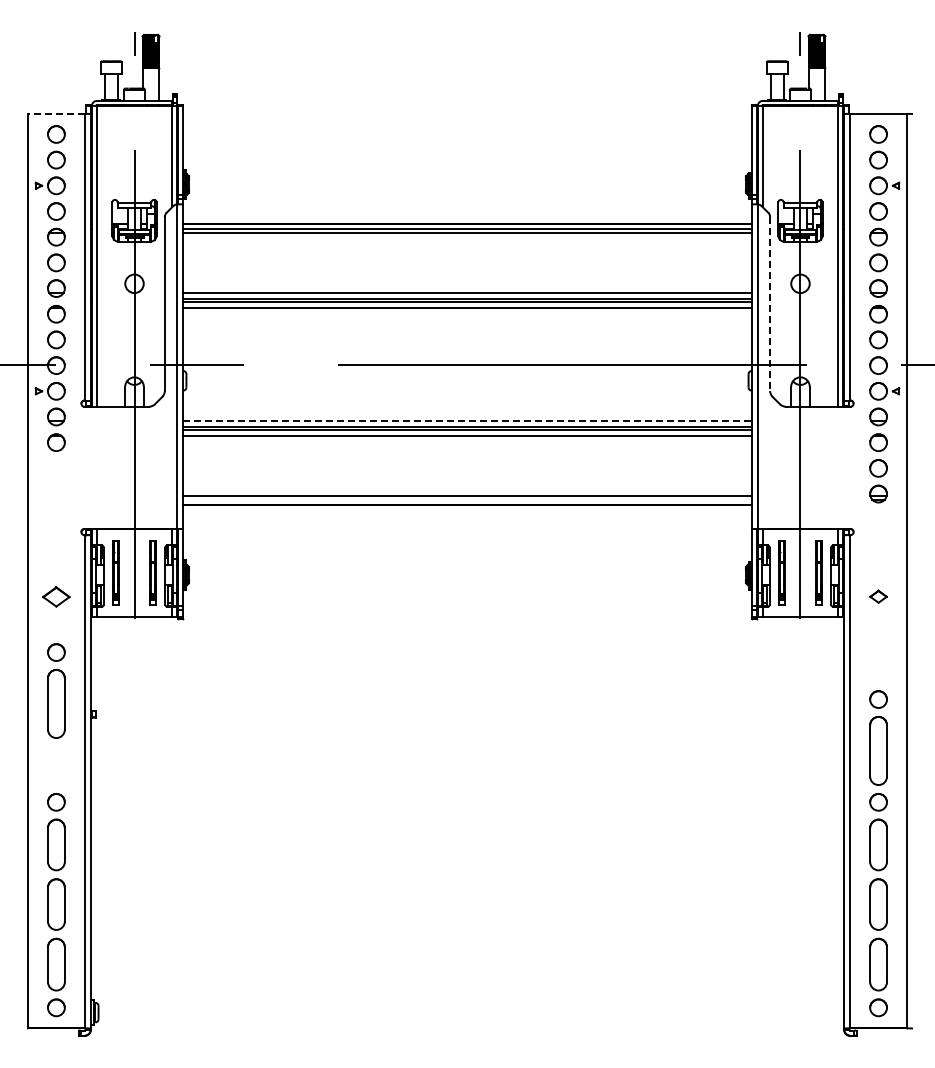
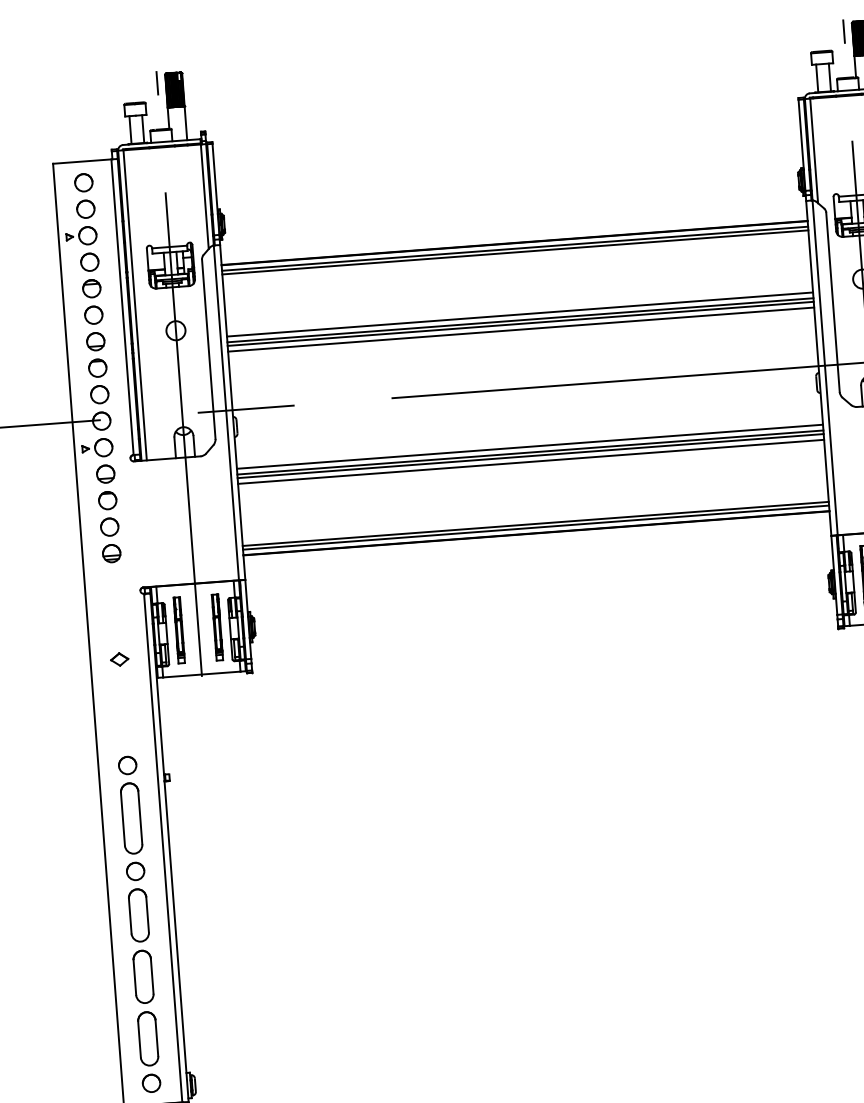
line: (55, 113) -> (81, 161), dashed -> solid
line: (770, 304) -> (833, 302), dashed -> solid
line: (467, 421) -> (530, 446), dashed -> solid
part: (56, 481) -> (110, 540), added
line: (467, 499) -> (536, 527), added
part: (56, 596) -> (119, 659), size x0.62
part: (56, 690) -> (130, 804), moved

